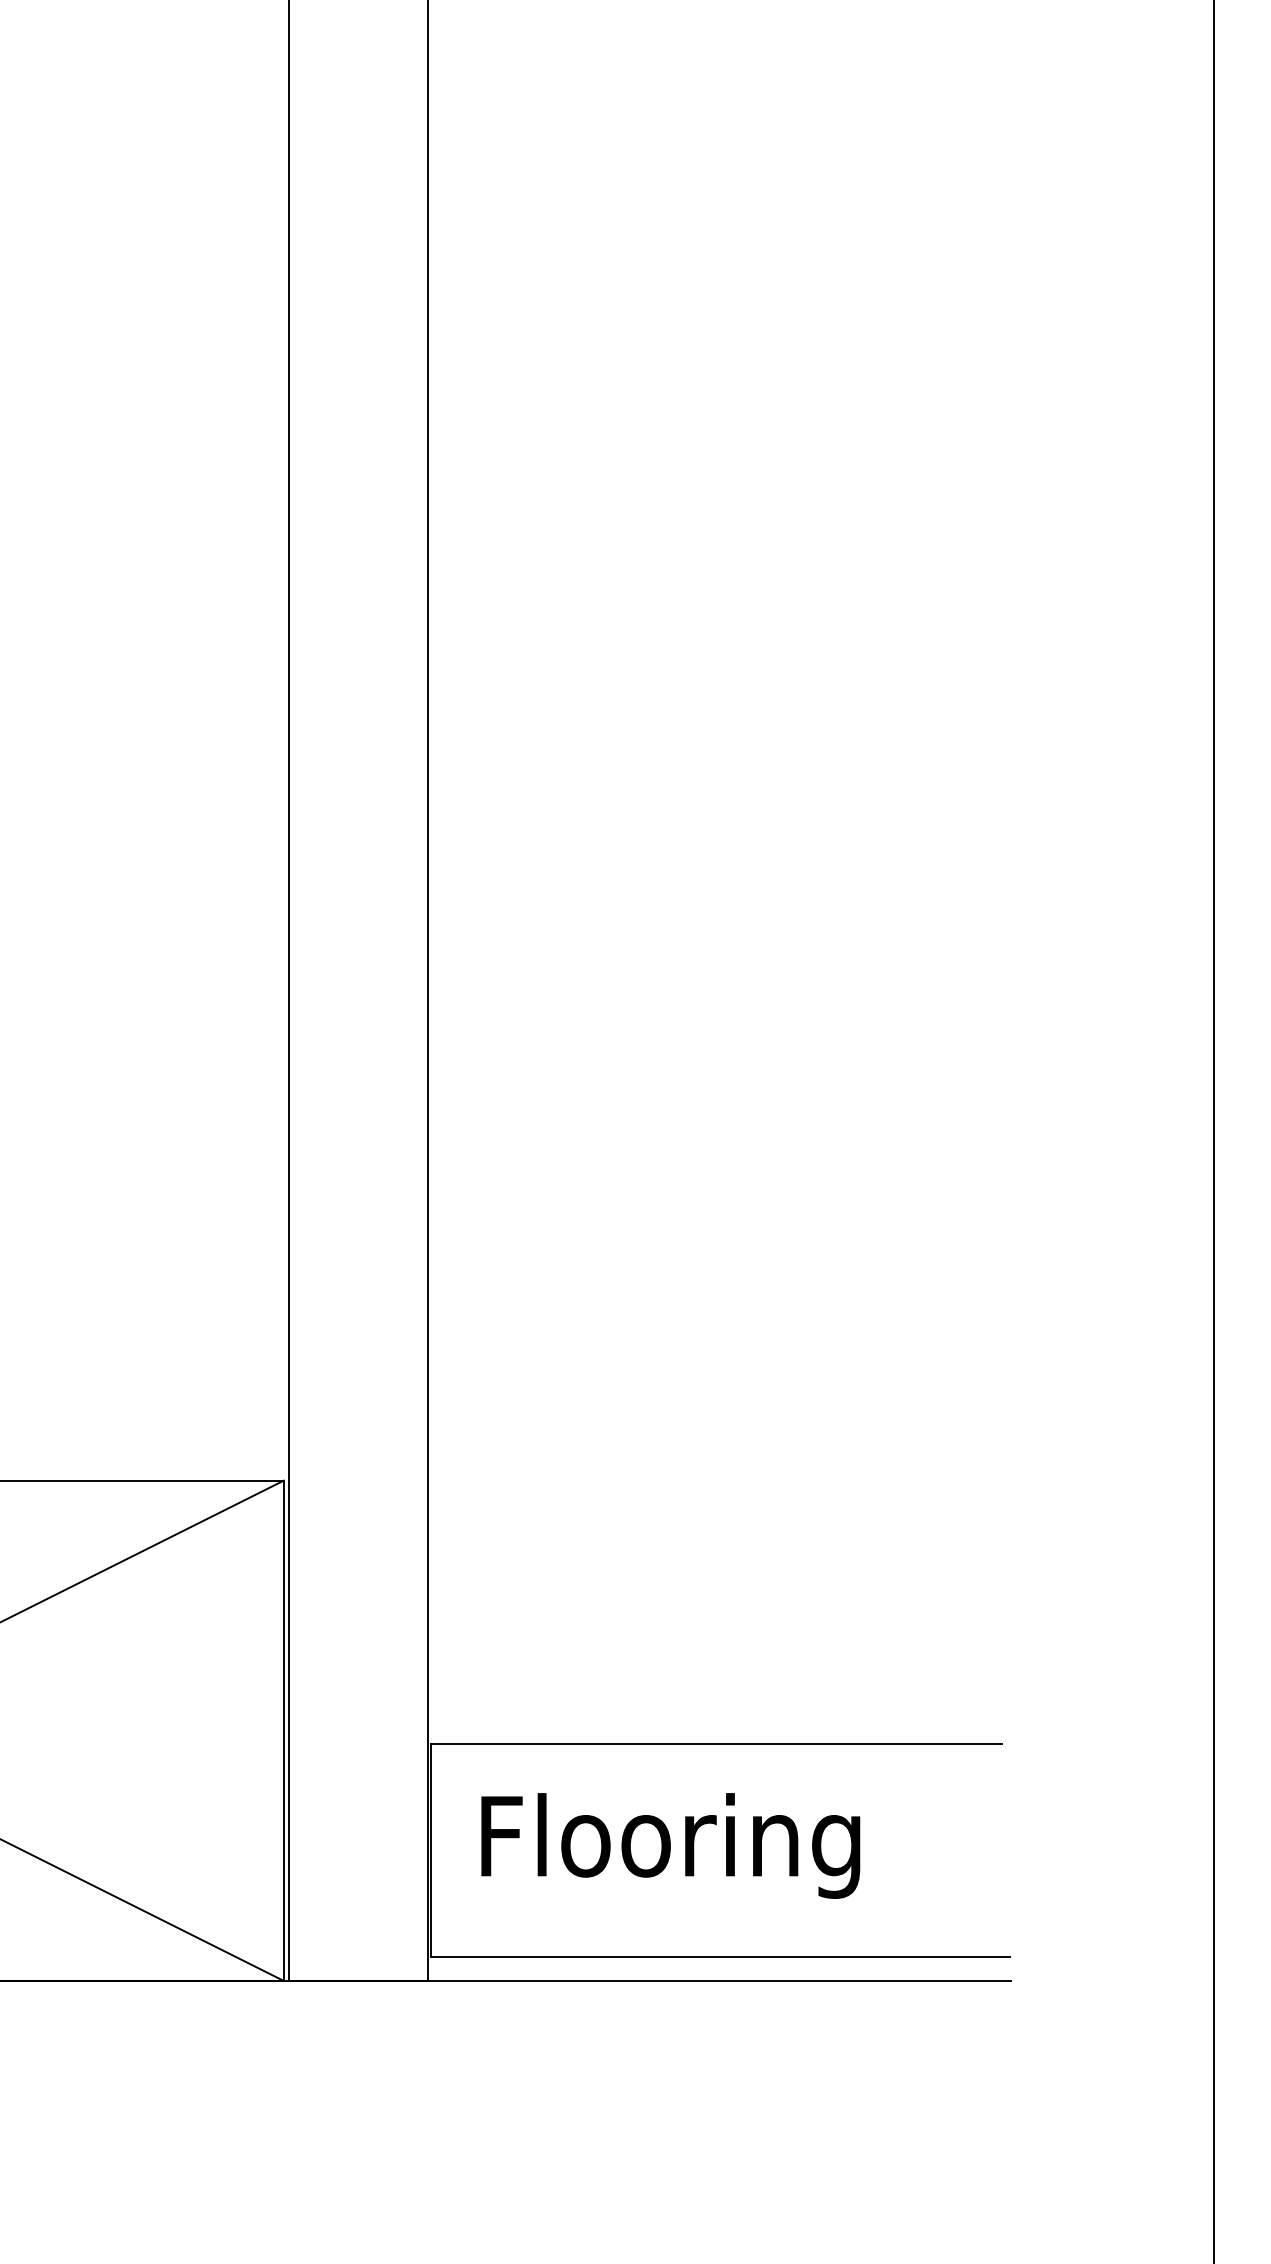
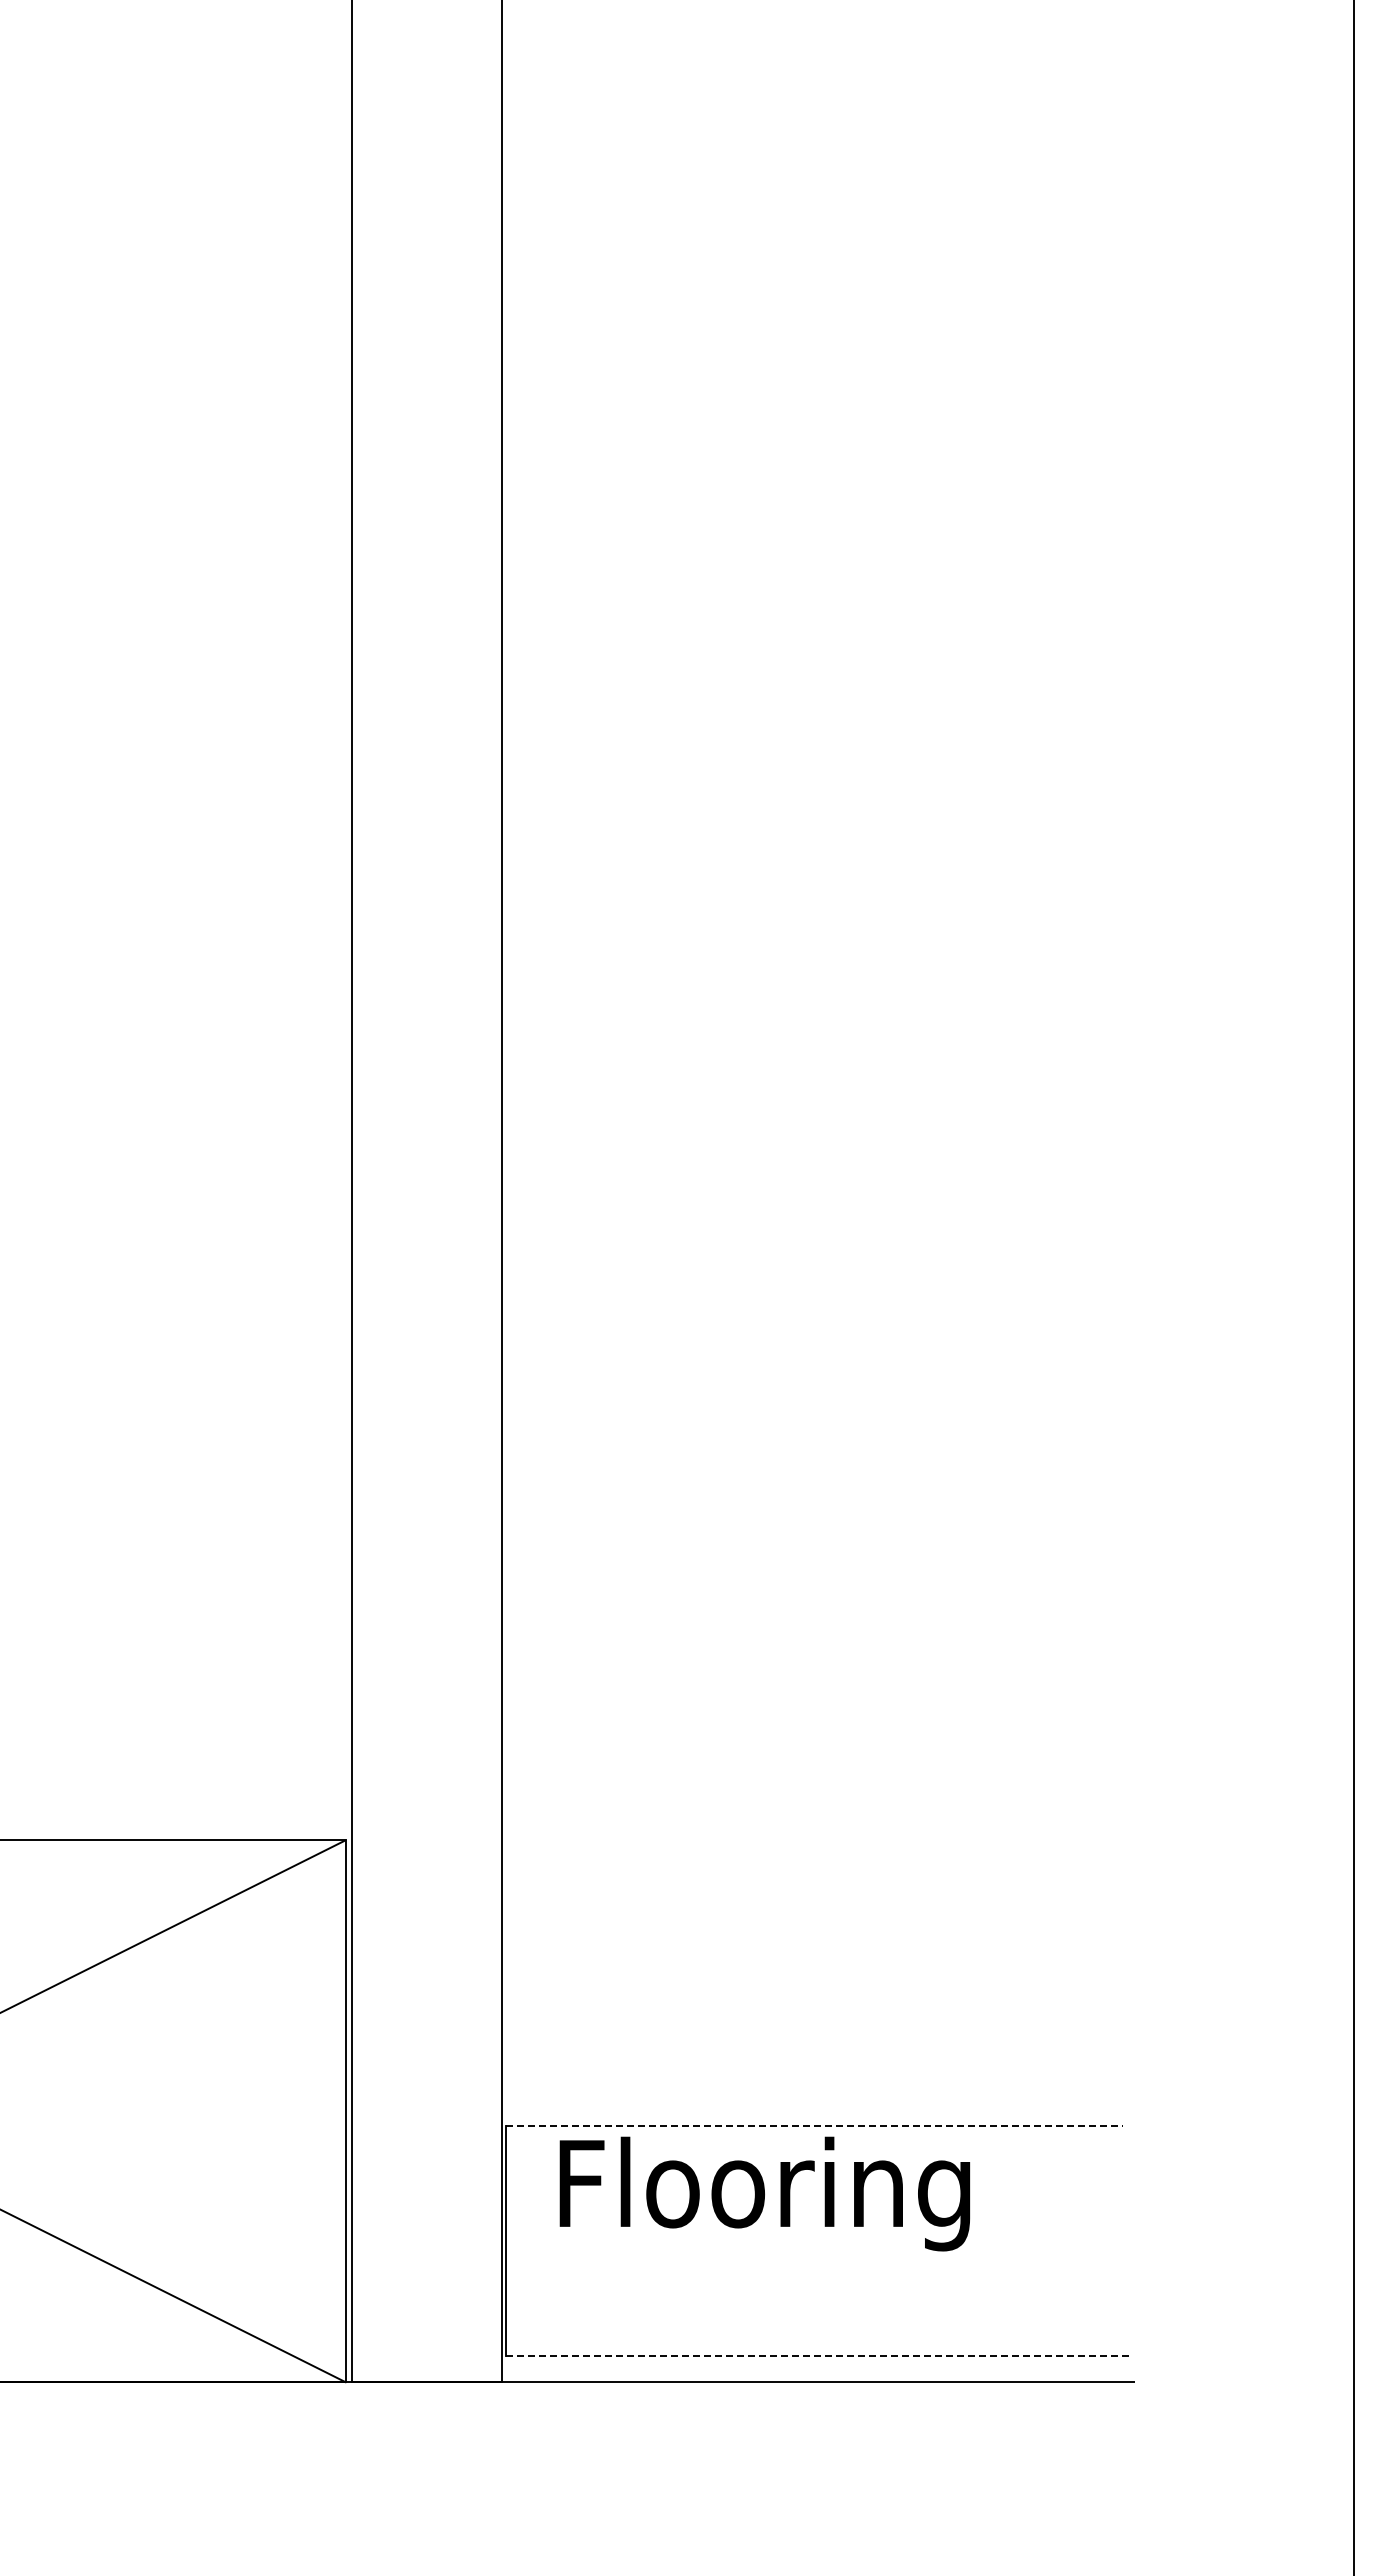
line: (716, 1743) -> (814, 2125), solid -> dashed
text: (670, 1845) -> (764, 2193), moved
line: (721, 1957) -> (819, 2356), solid -> dashed

